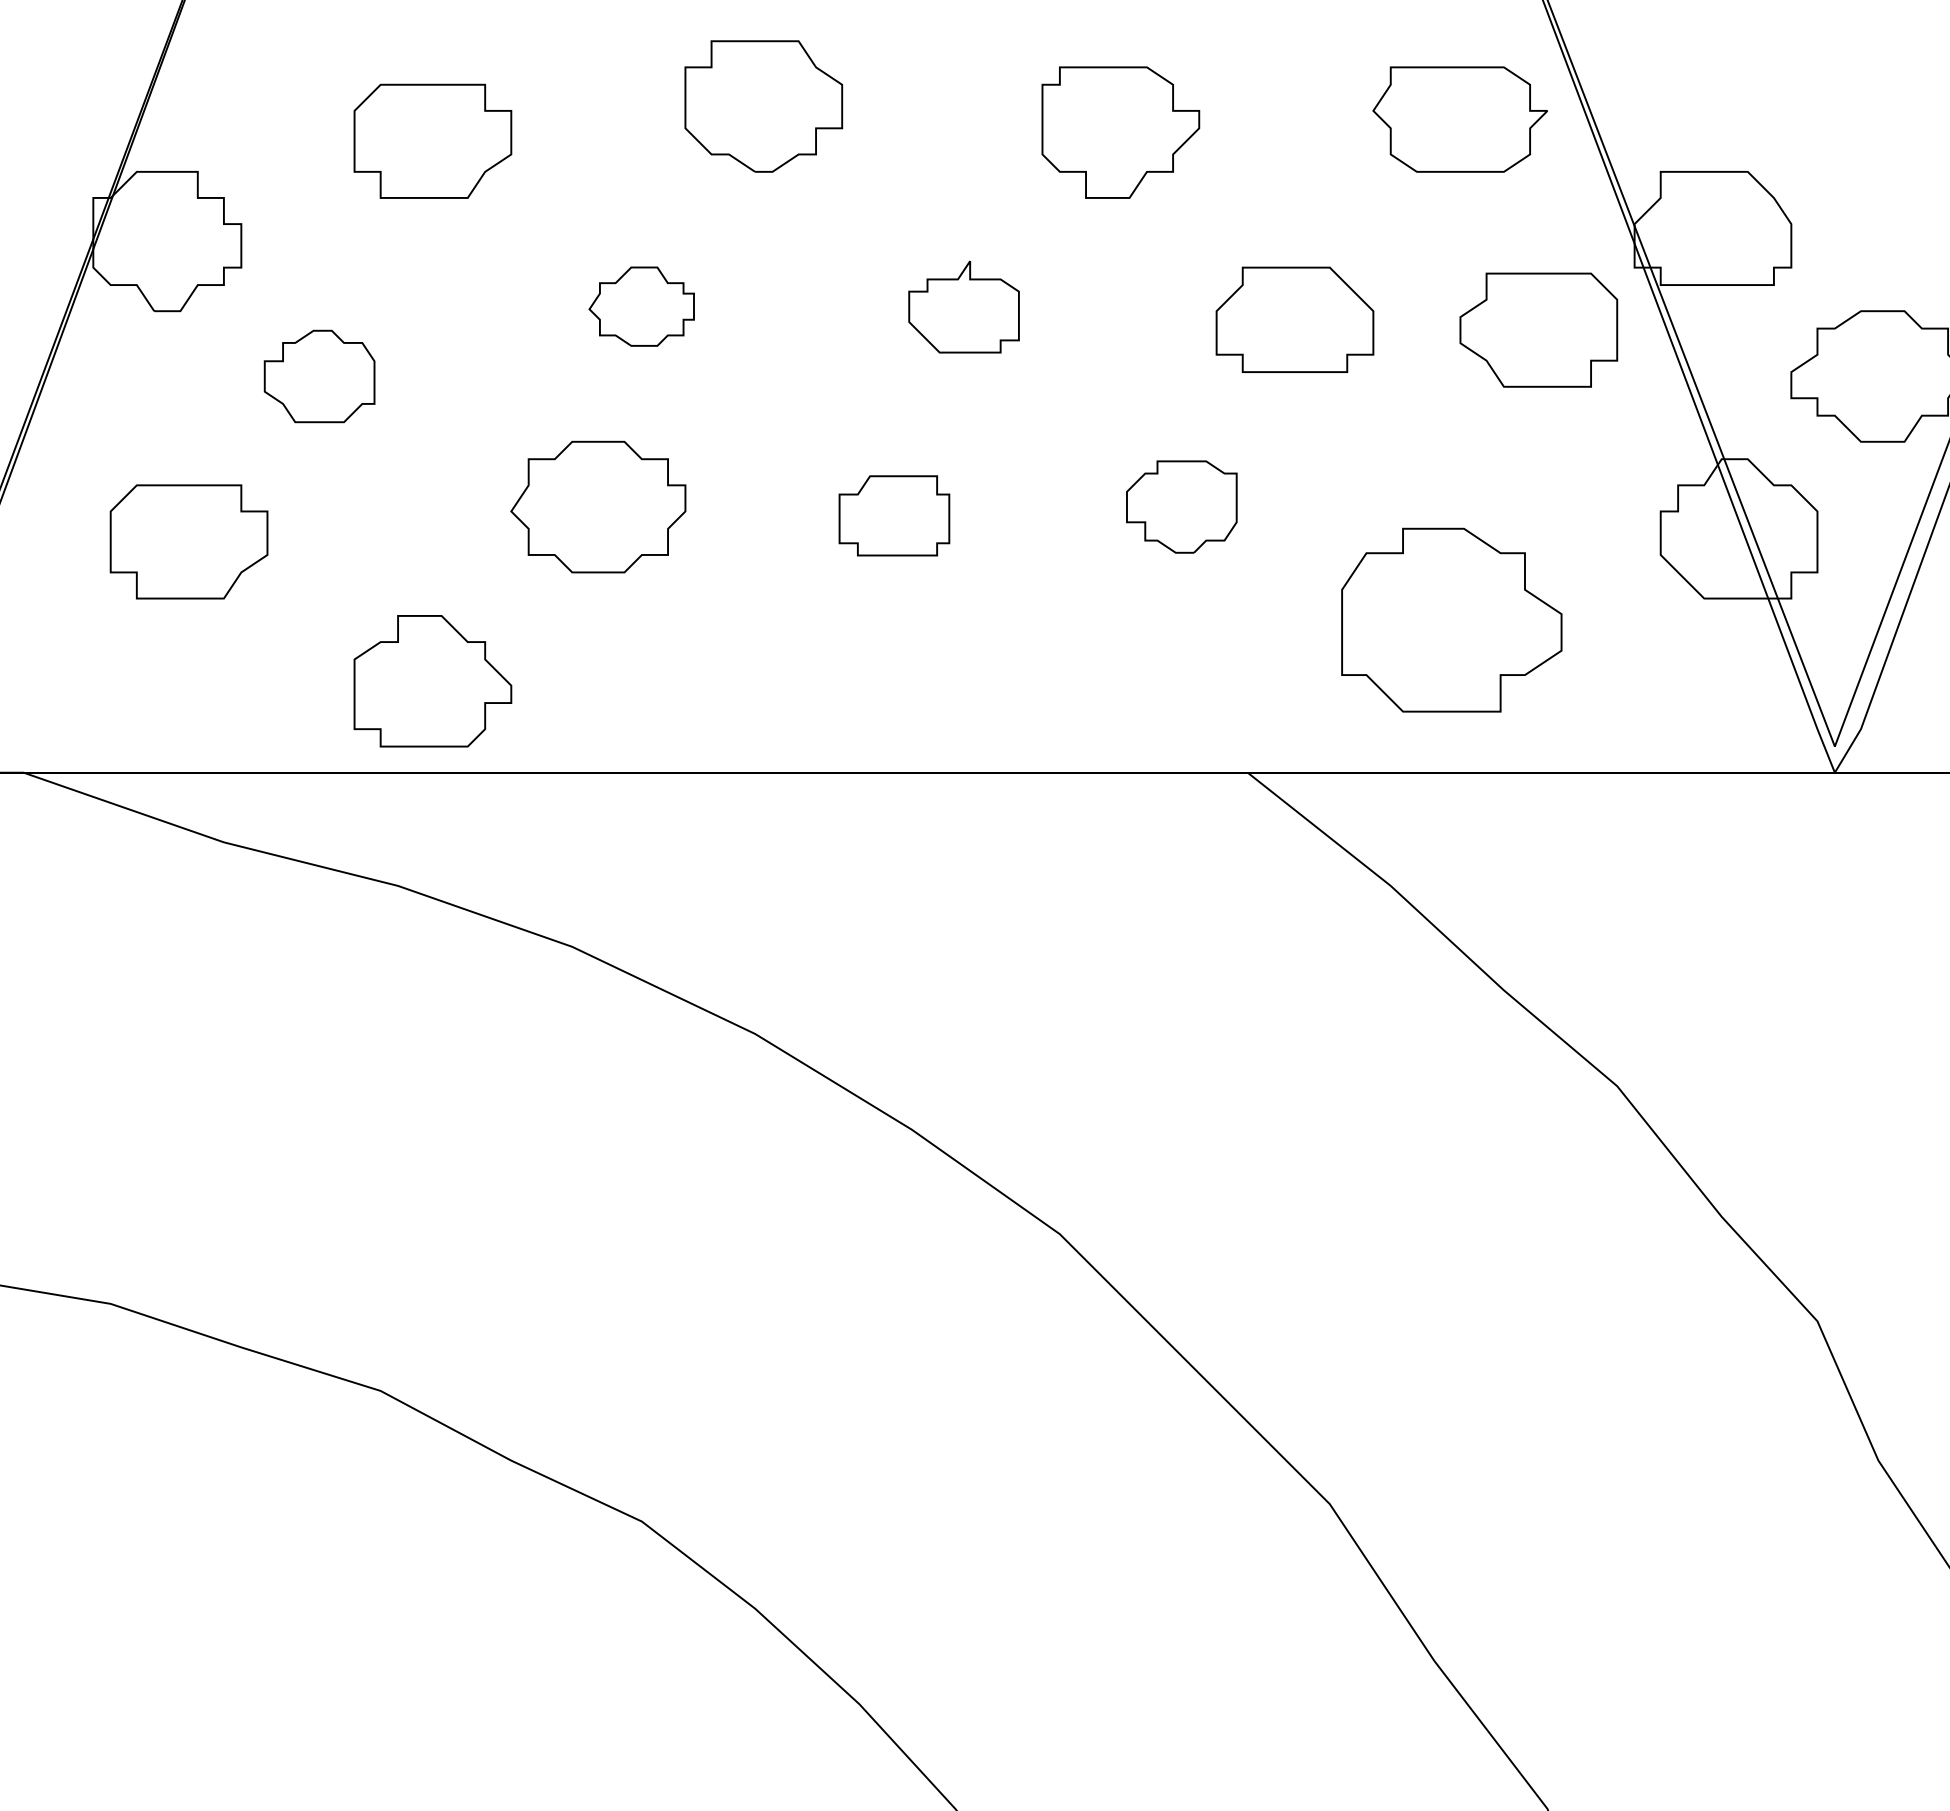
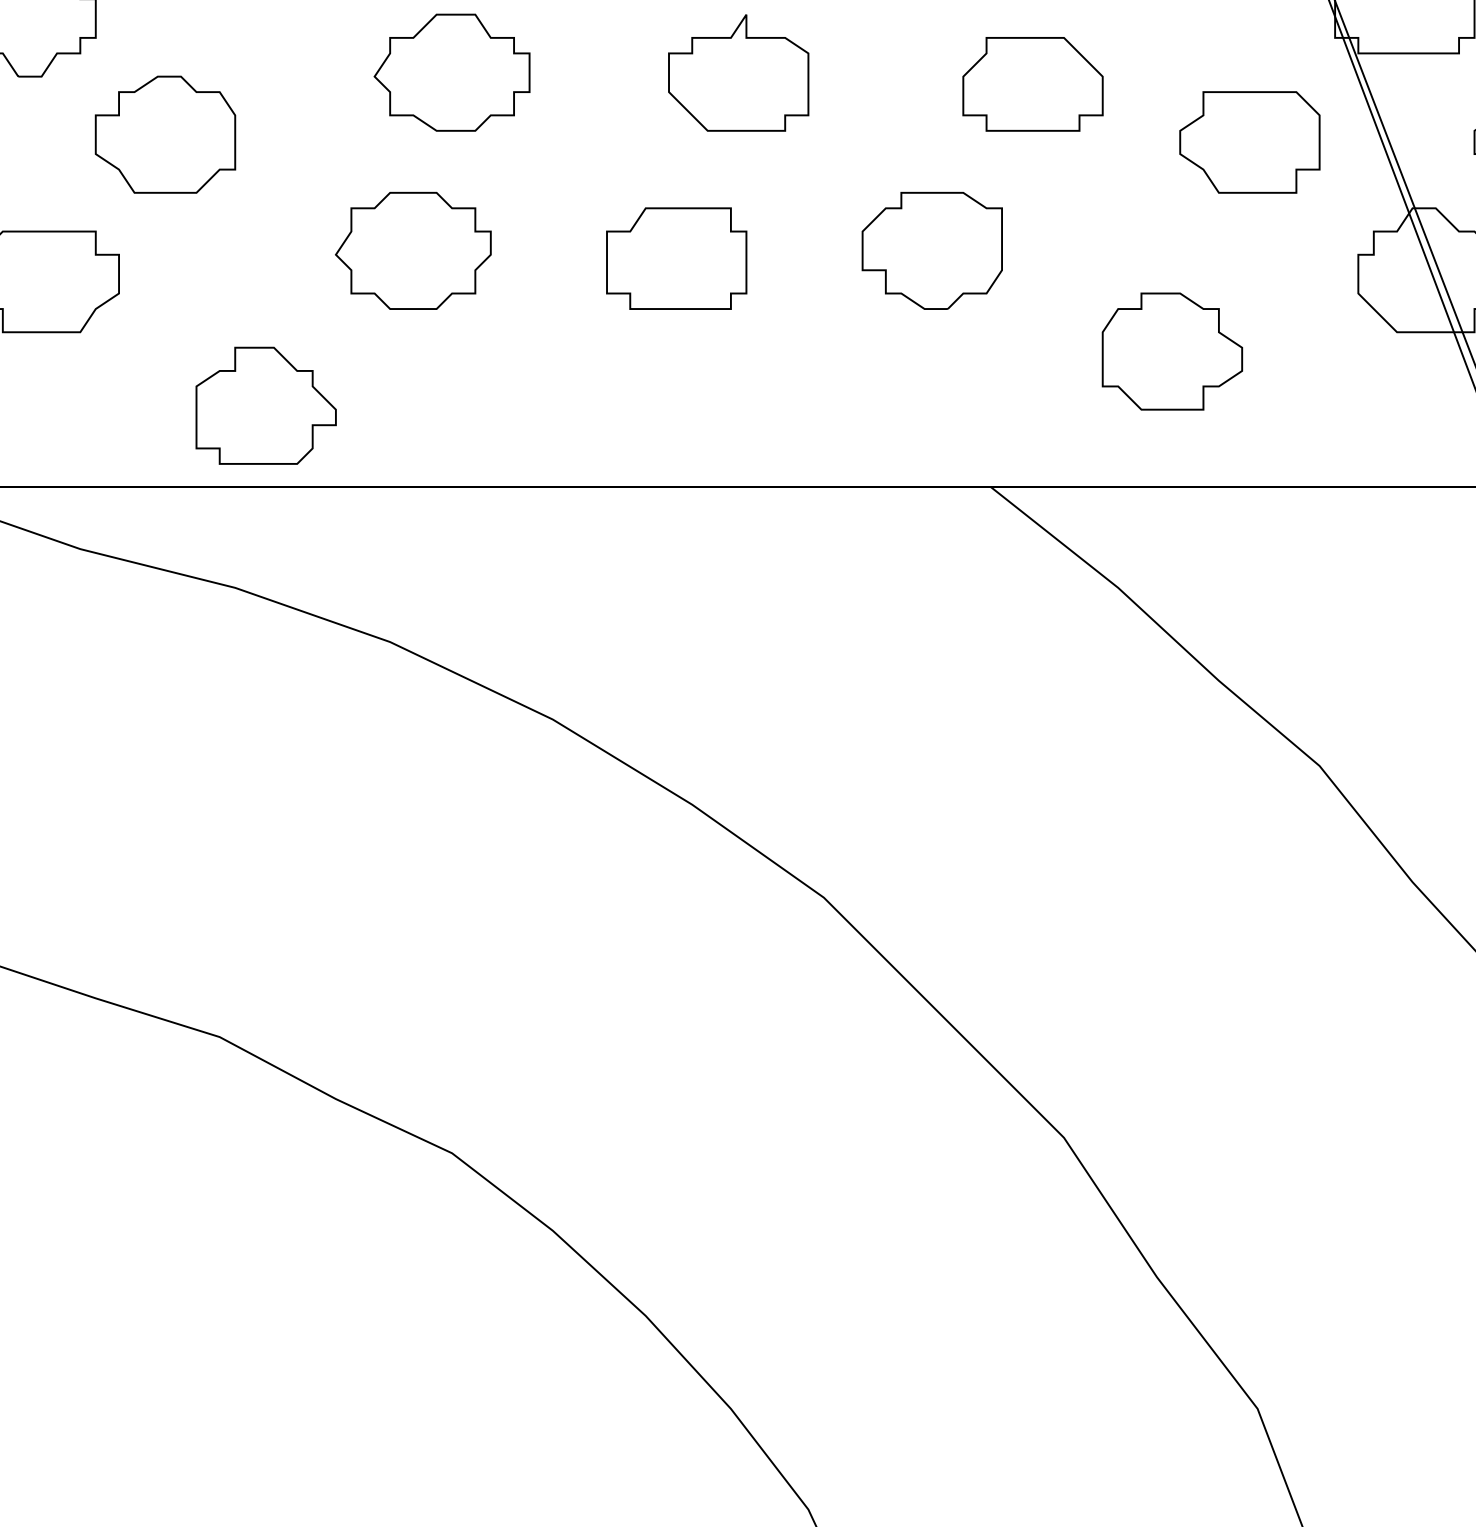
part: (641, 306) -> (451, 72), size x1.67
part: (963, 306) -> (738, 72), size x1.43
part: (1538, 329) -> (1249, 141), moved
part: (319, 376) -> (165, 134), size x1.43
part: (1181, 506) -> (932, 250), size x1.43
part: (894, 515) -> (676, 258), size x1.43
part: (1451, 620) -> (1172, 351), size x0.71

